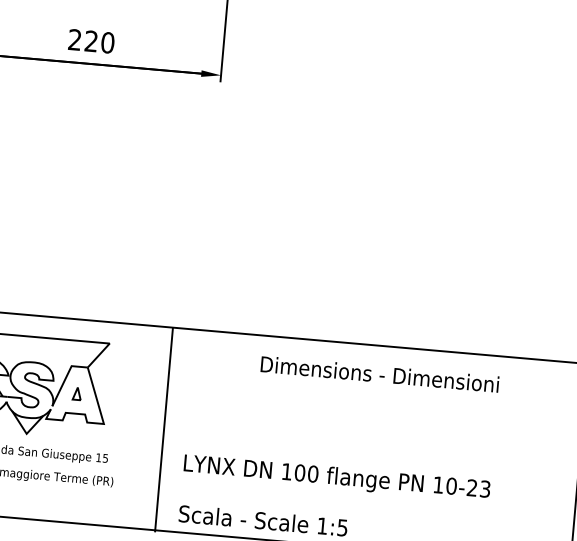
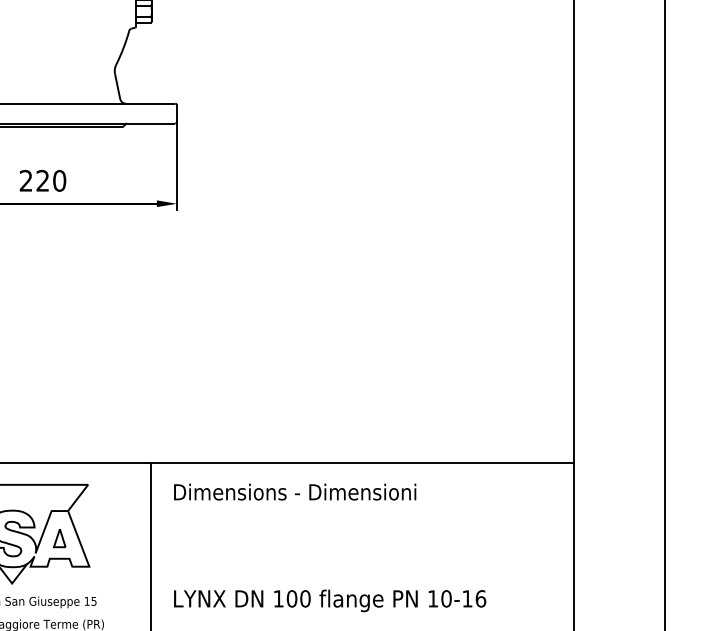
text: (380, 373) -> (295, 491), moved
part: (77, 393) -> (59, 538), size x1.43
text: (479, 488) -> (474, 598), 10-23 -> 10-16

